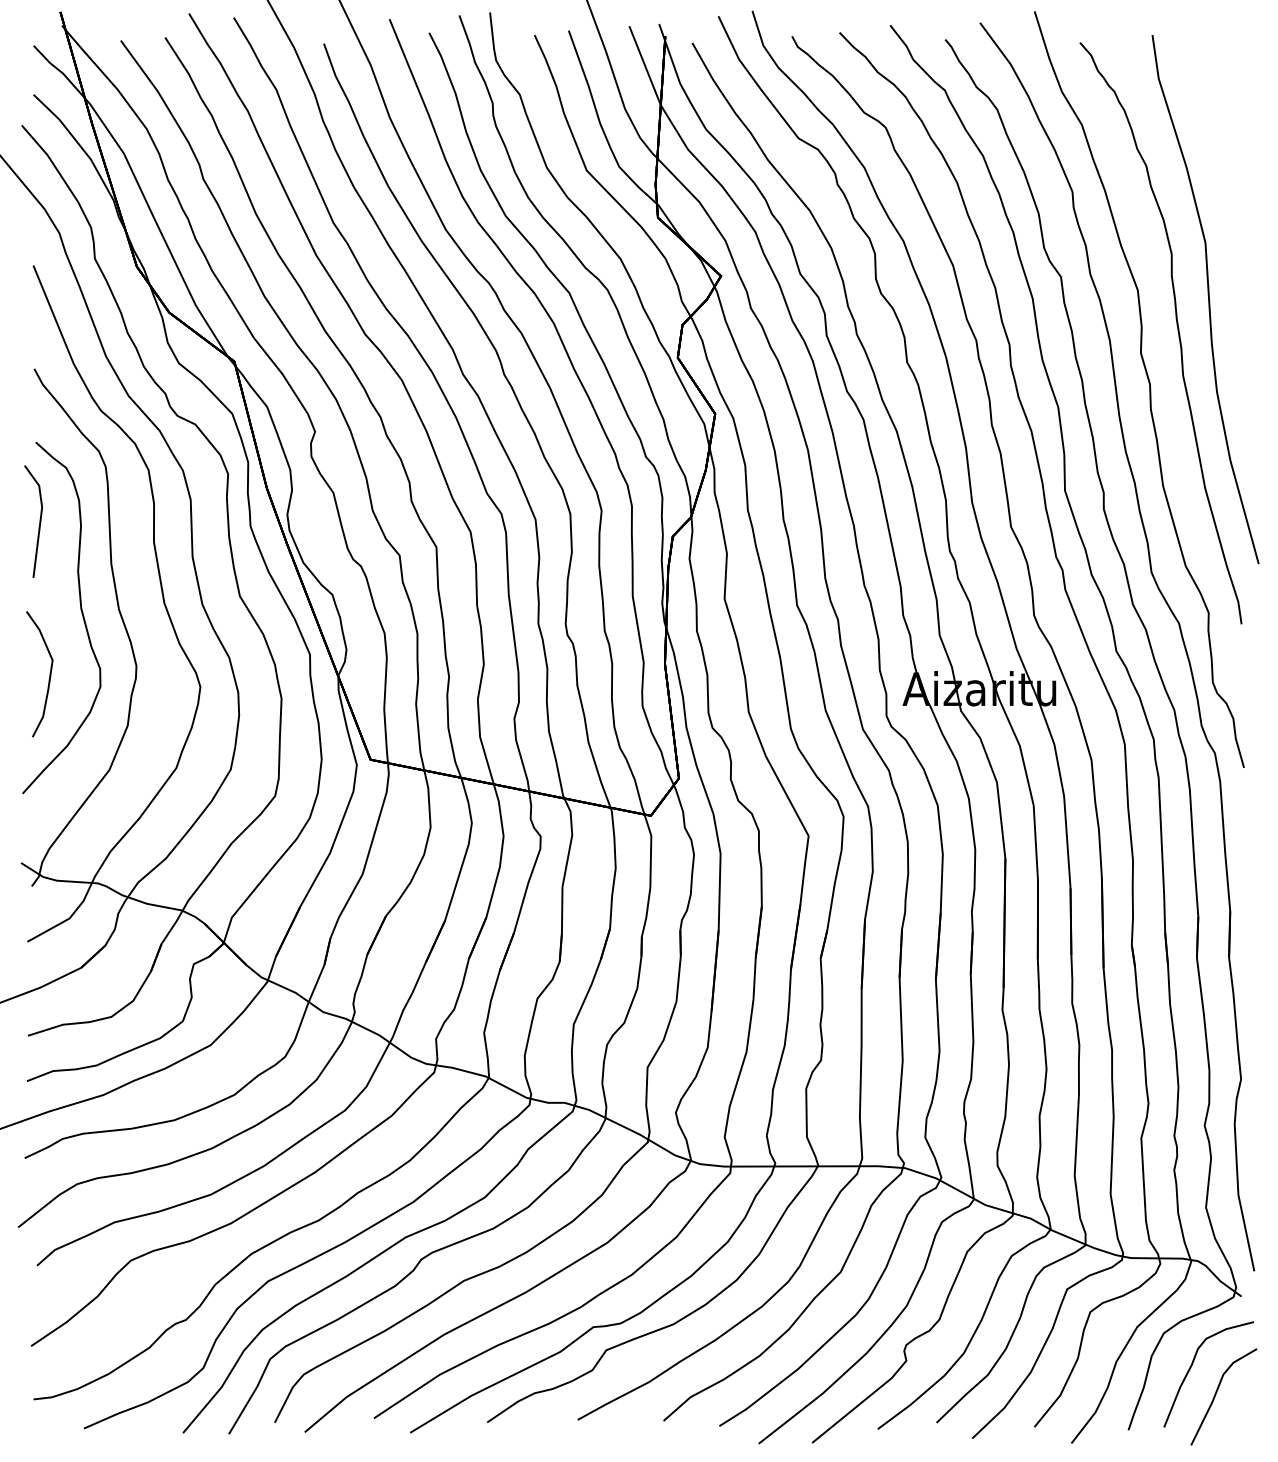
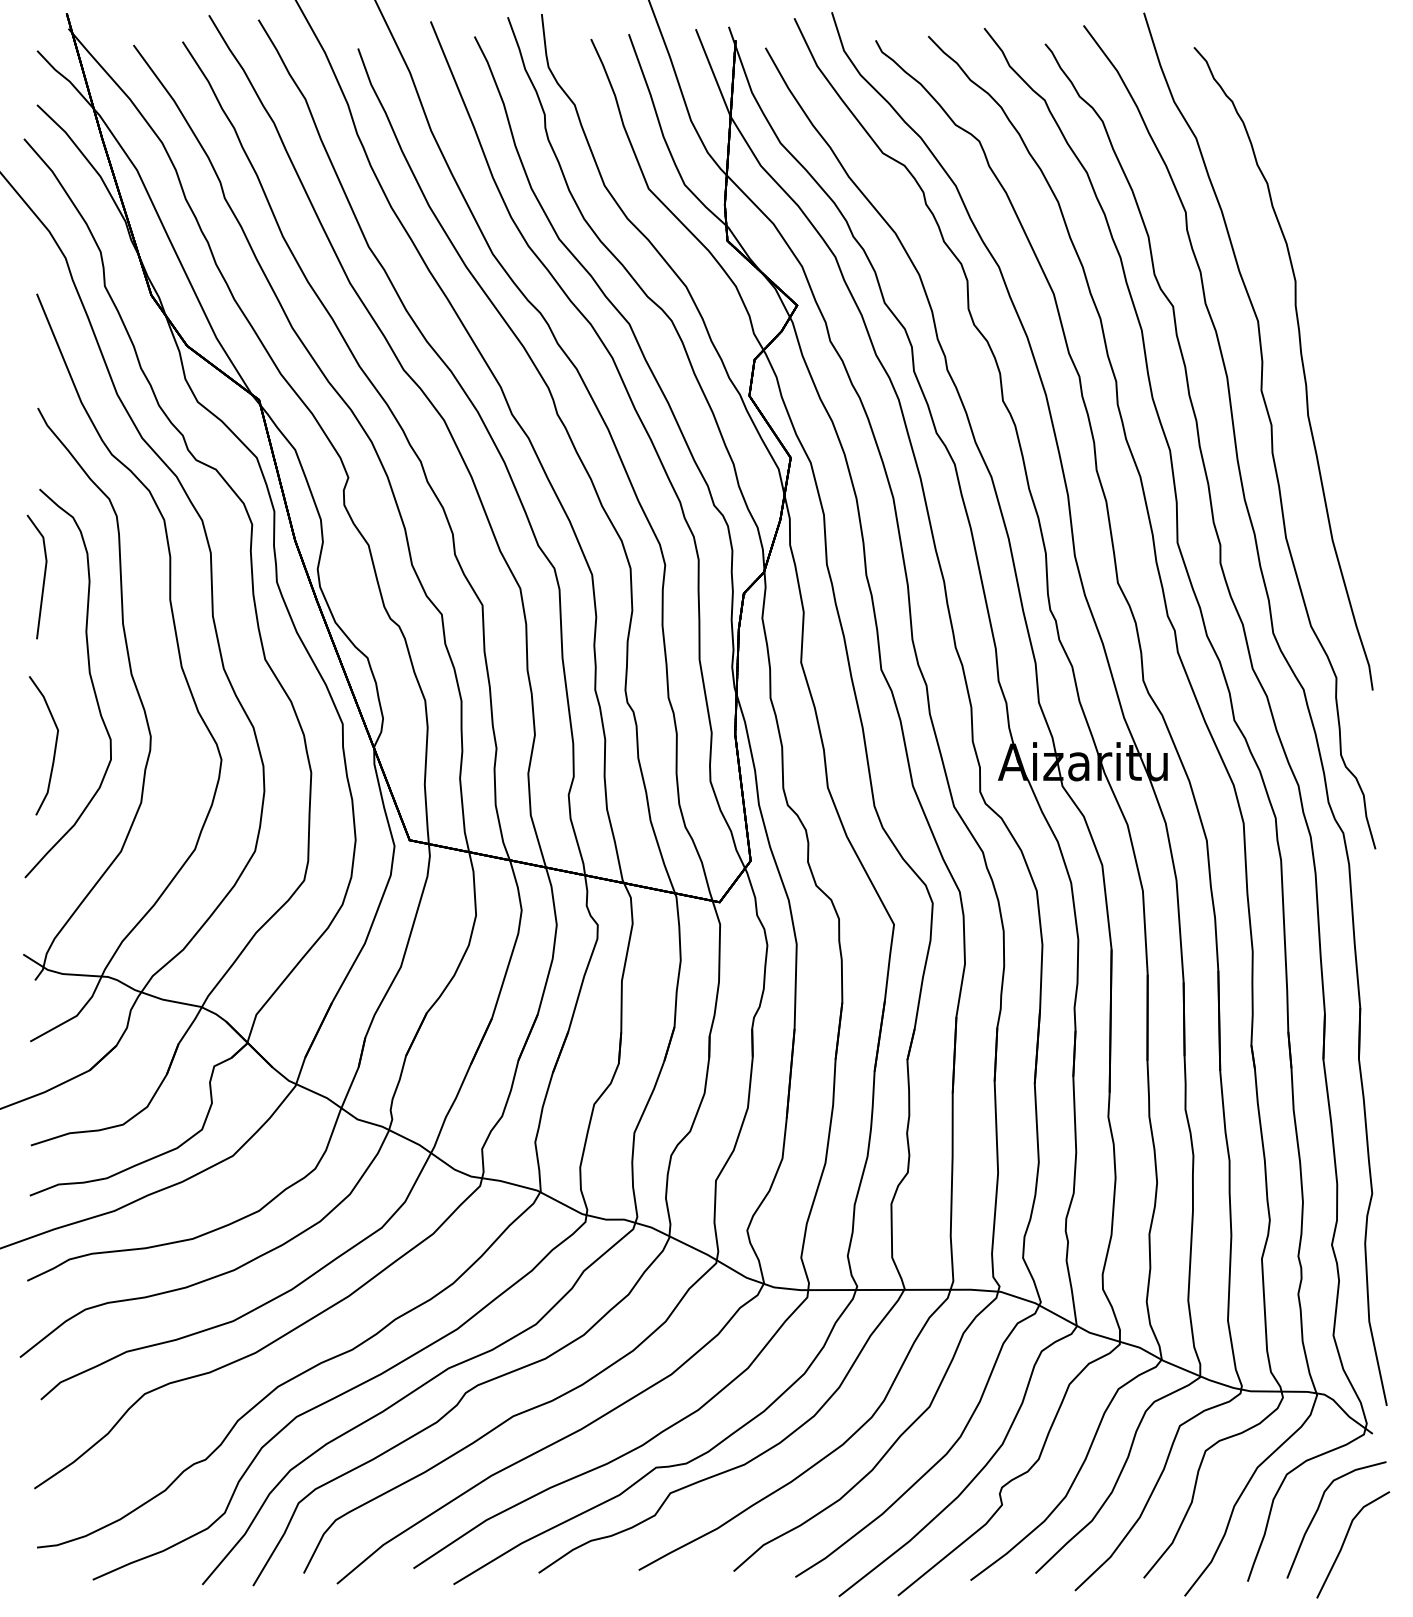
curve: (1207, 299) -> (1335, 331), removed

